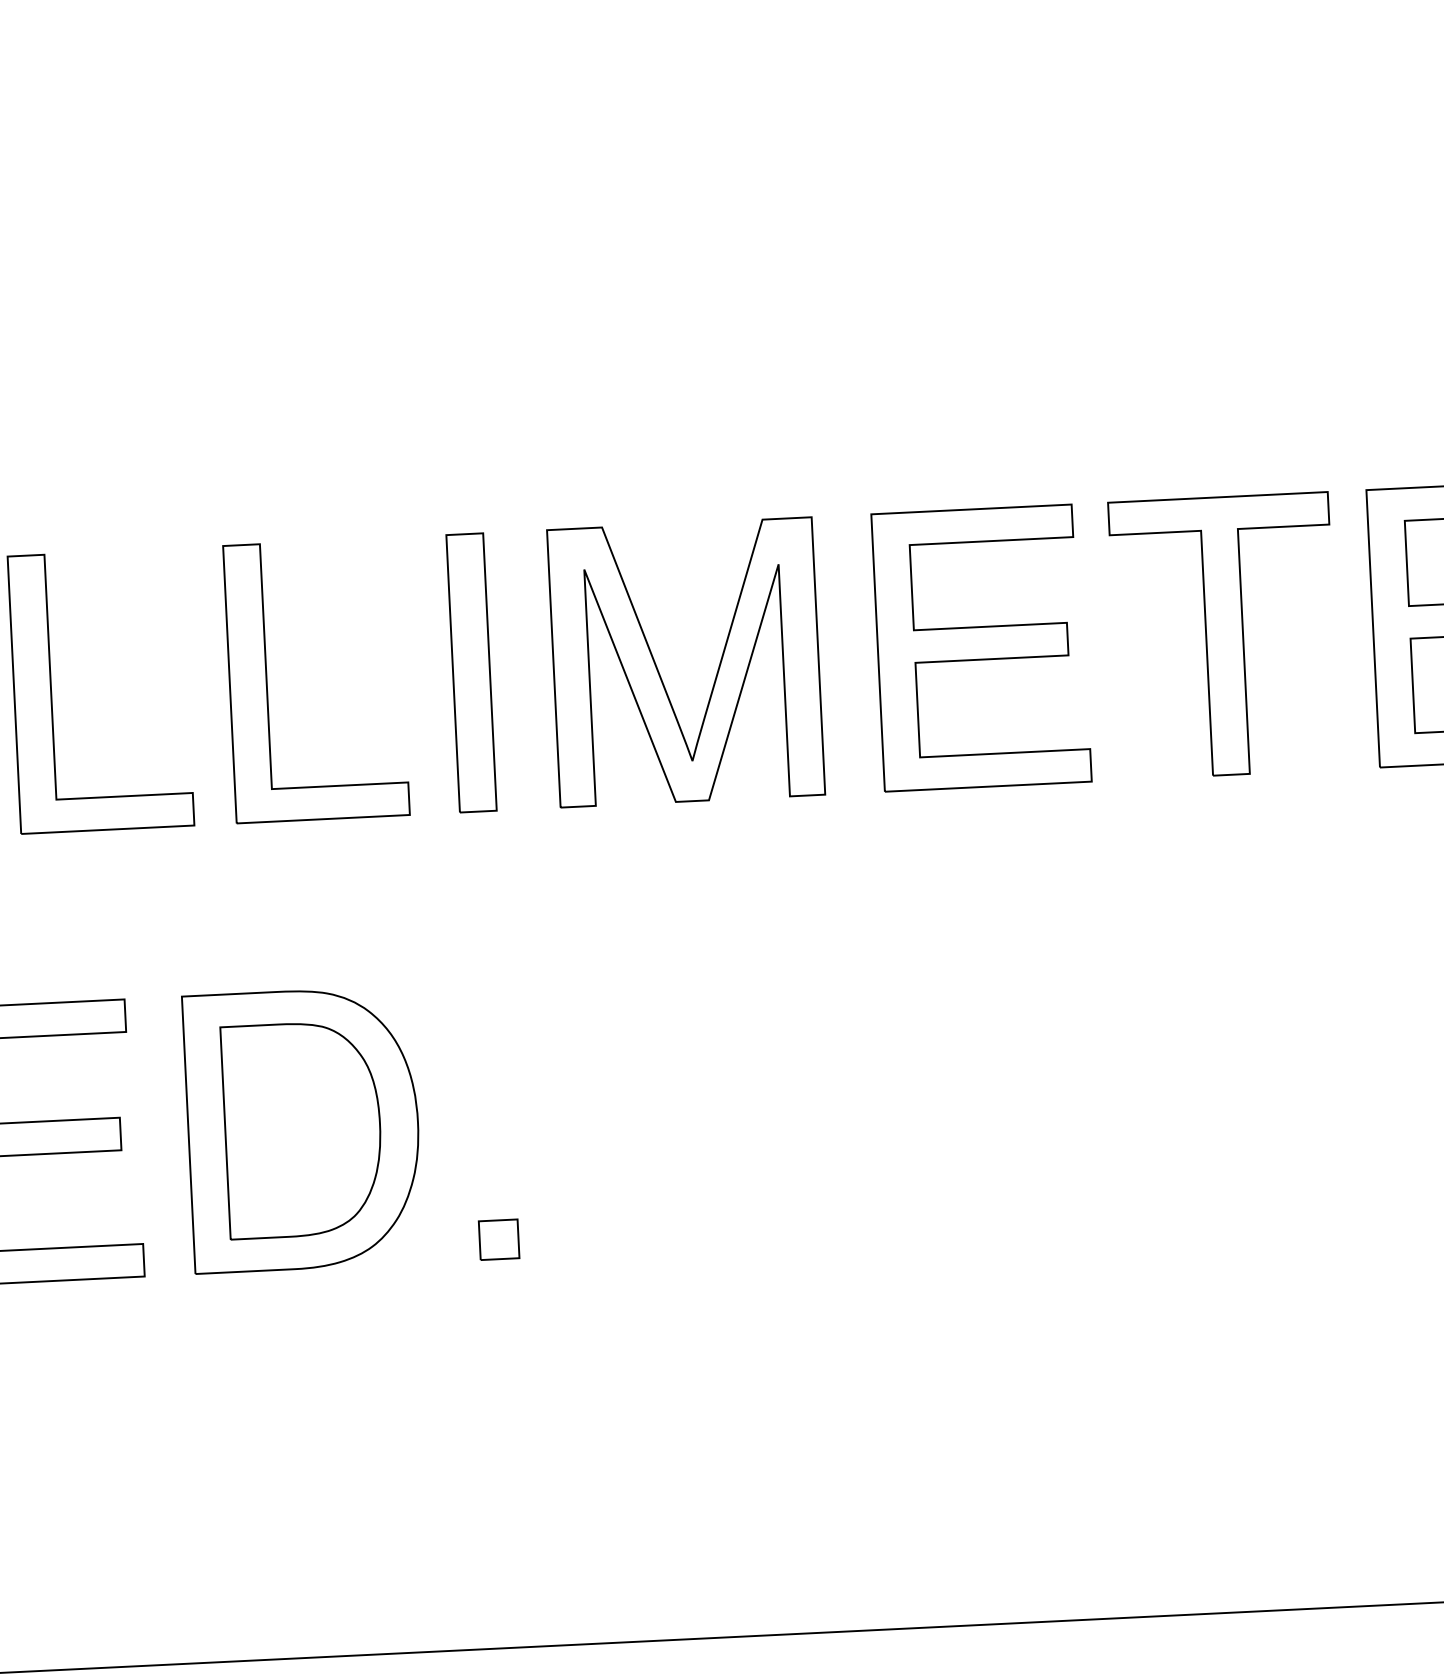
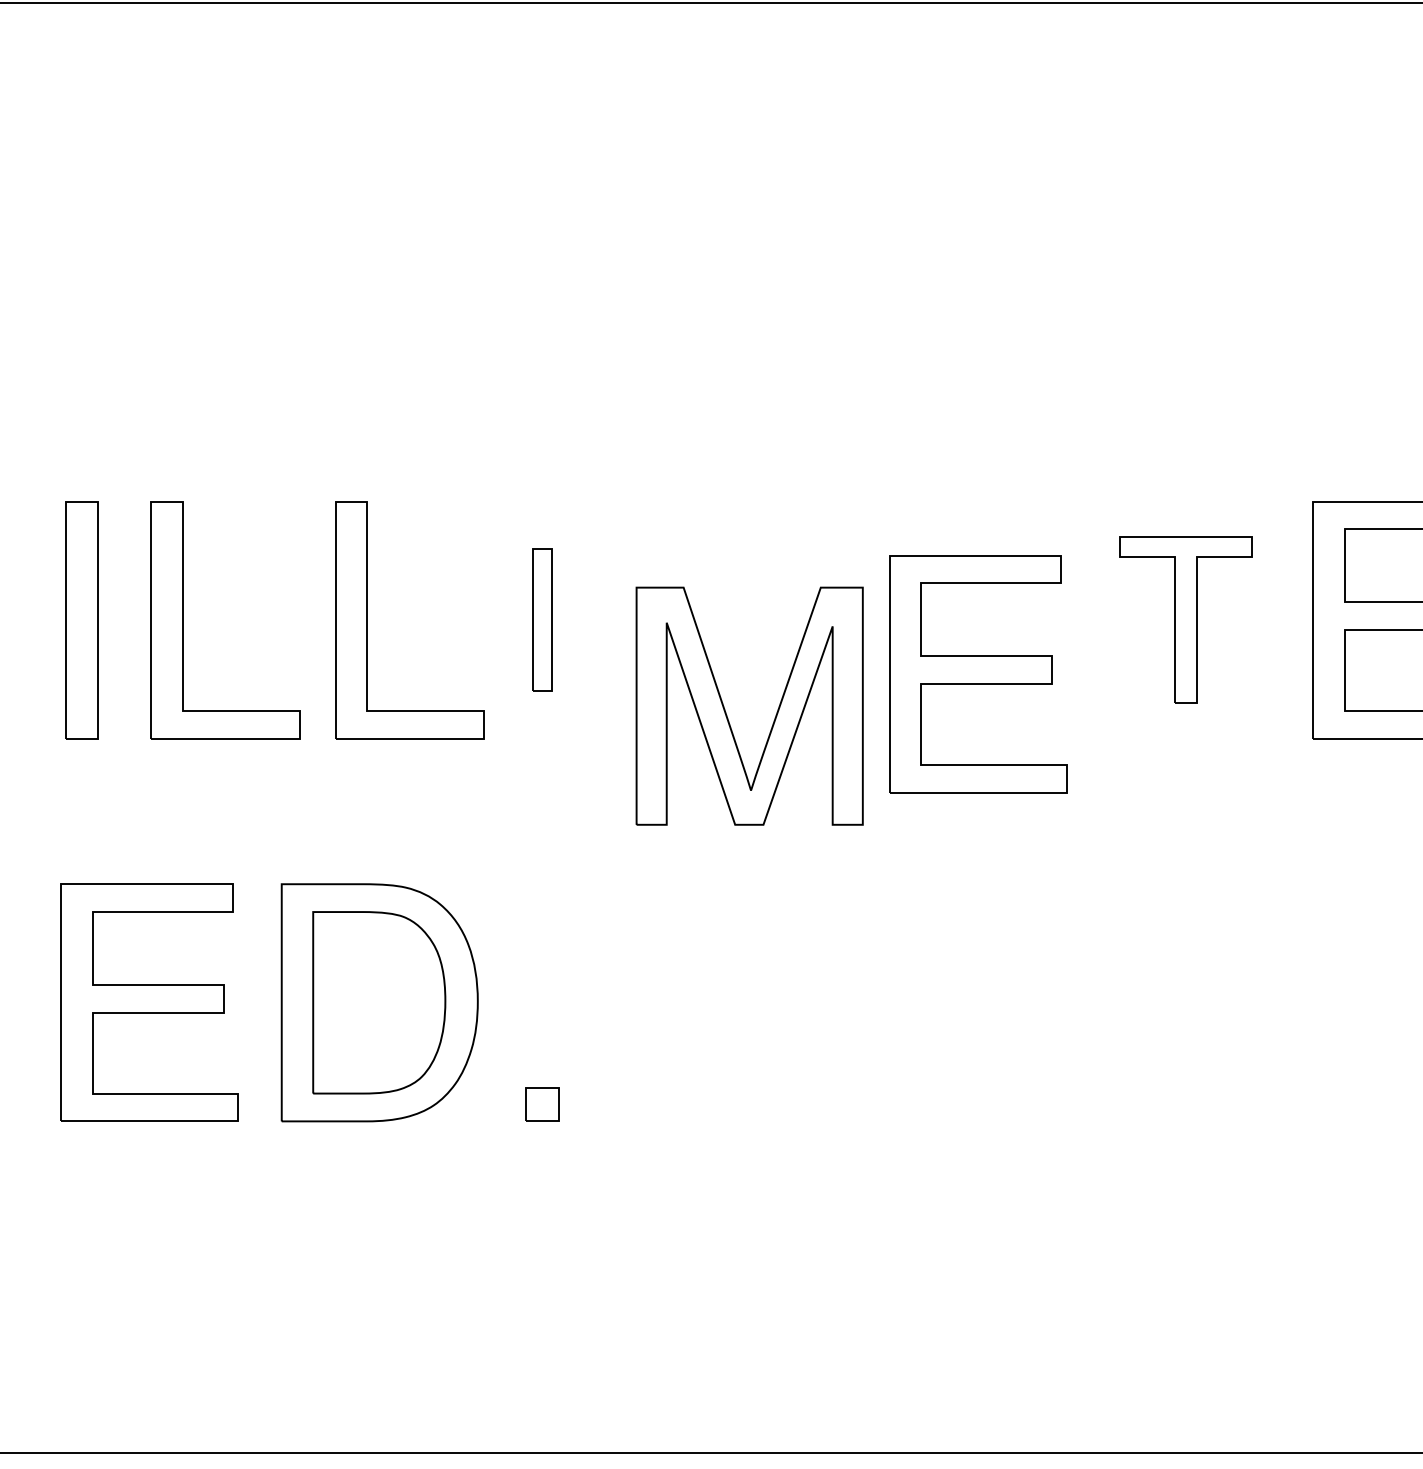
part: (1223, 636) -> (1185, 620), size x0.7
part: (981, 648) -> (978, 674), moved
part: (659, 671) -> (726, 712), moved
part: (471, 673) -> (542, 620), size x0.6

